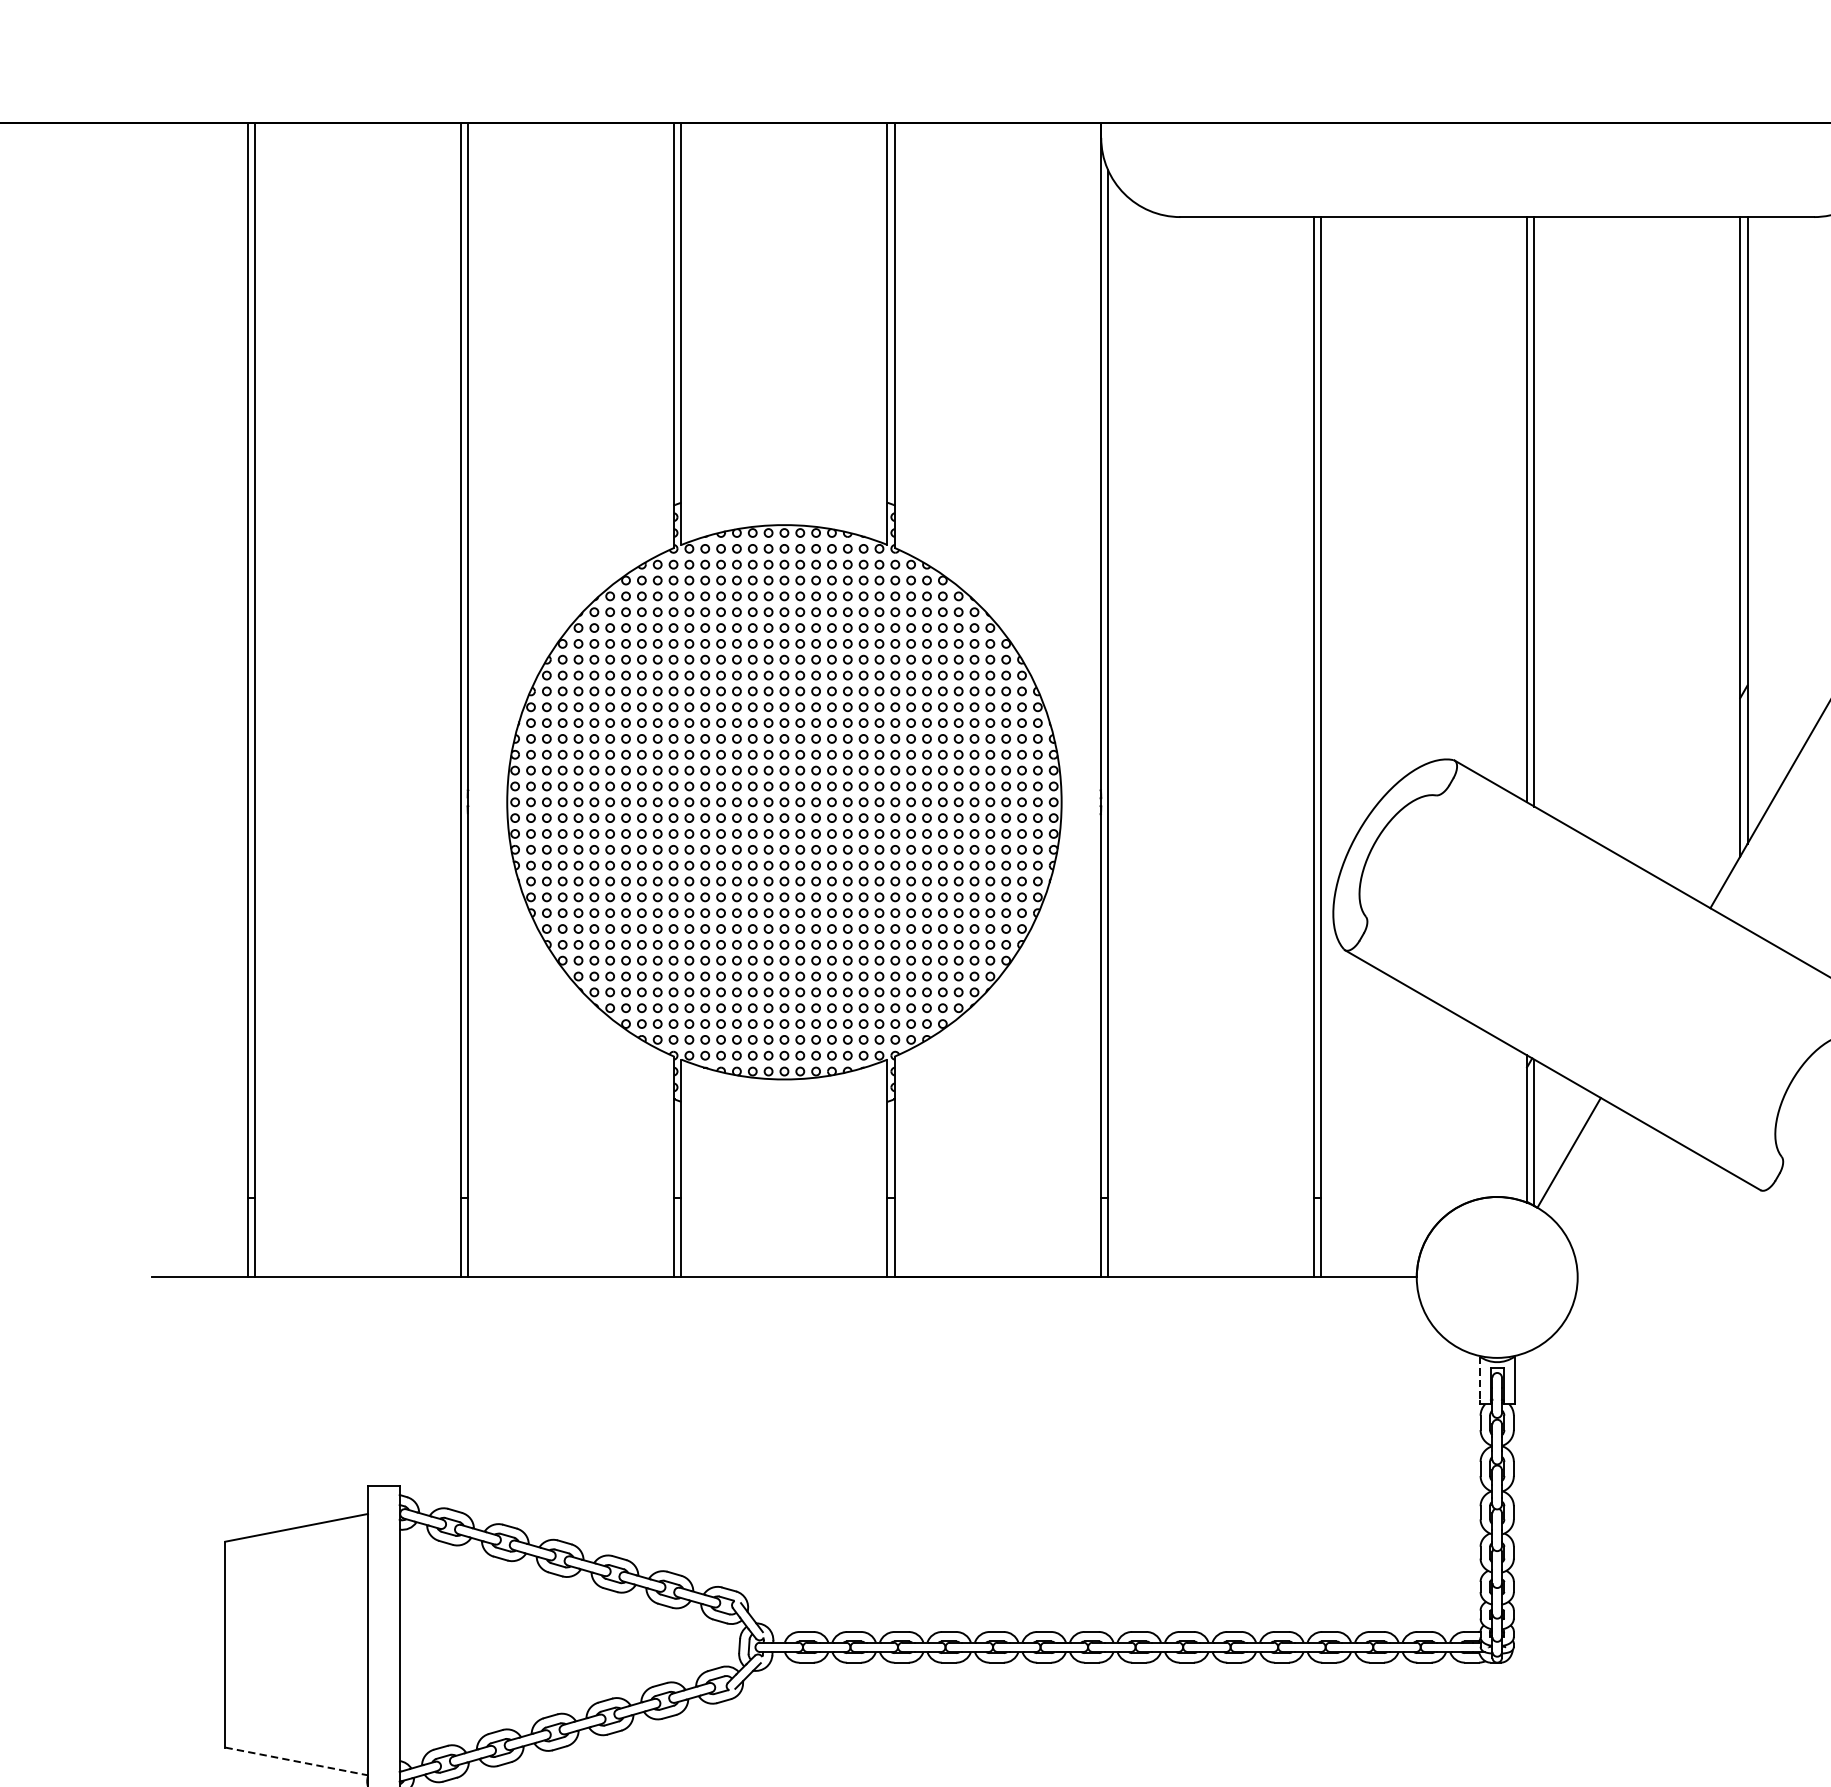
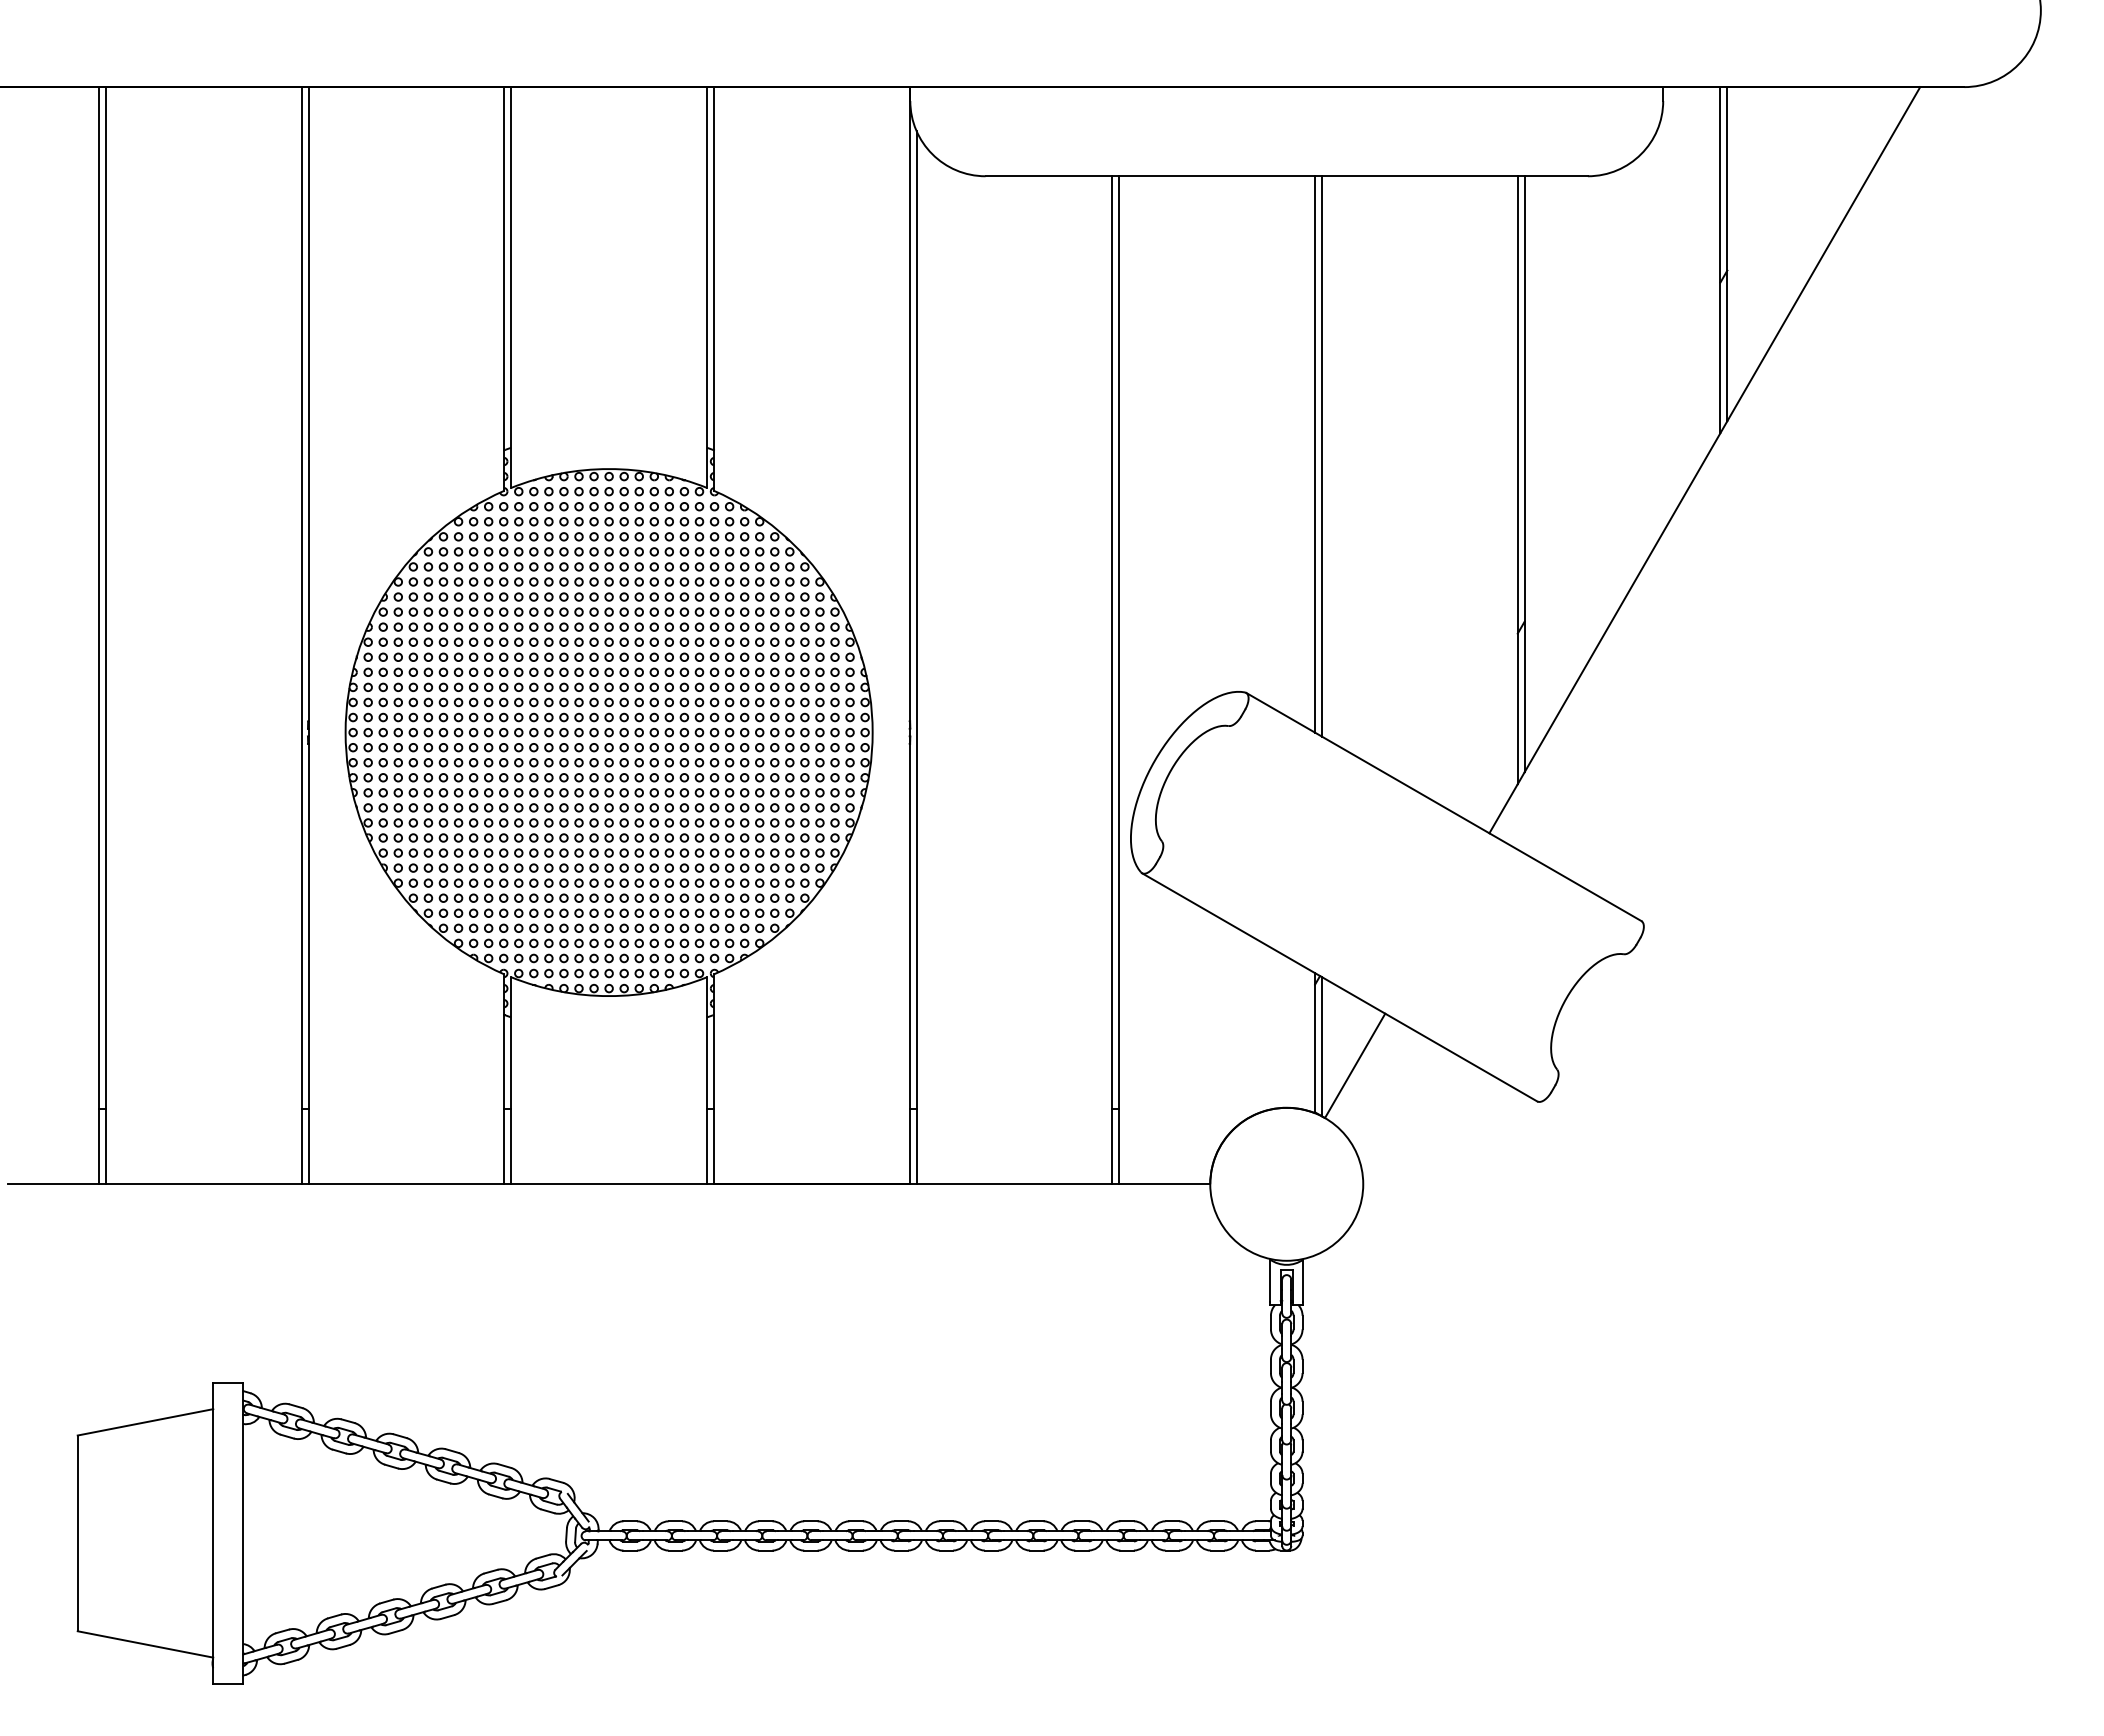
line: (1480, 1379) -> (1270, 1281), dashed -> solid
line: (296, 1761) -> (145, 1644), dashed -> solid

